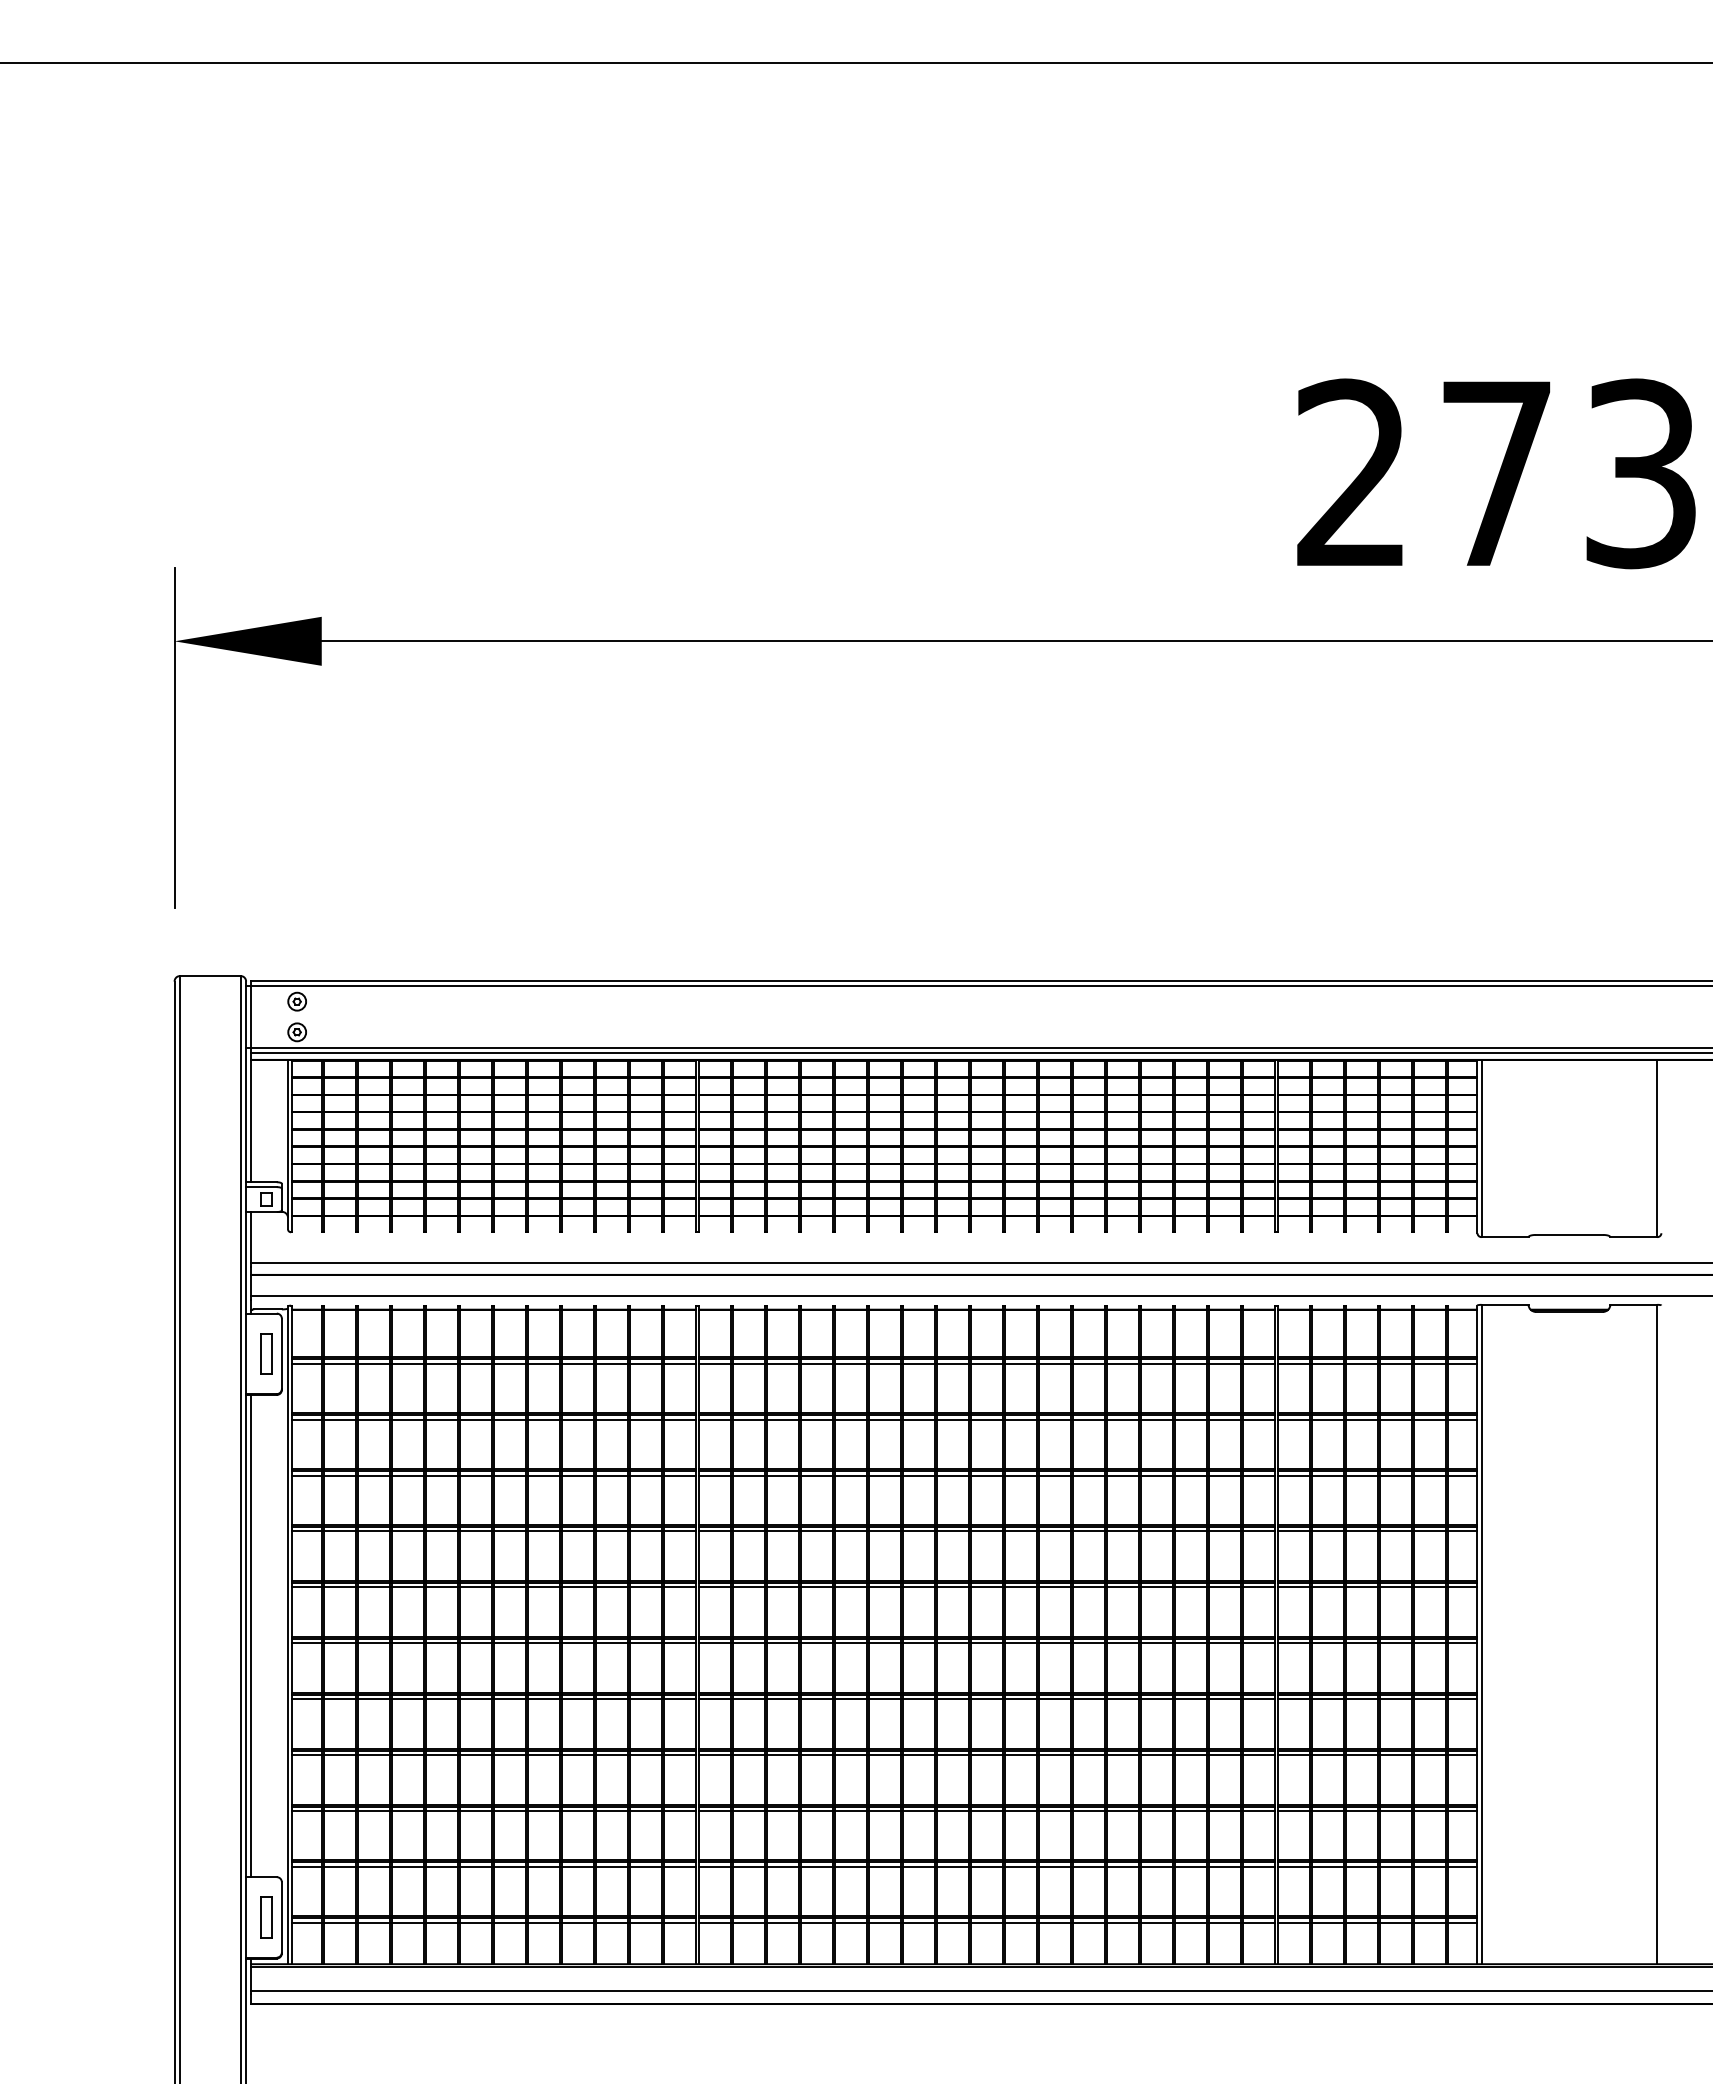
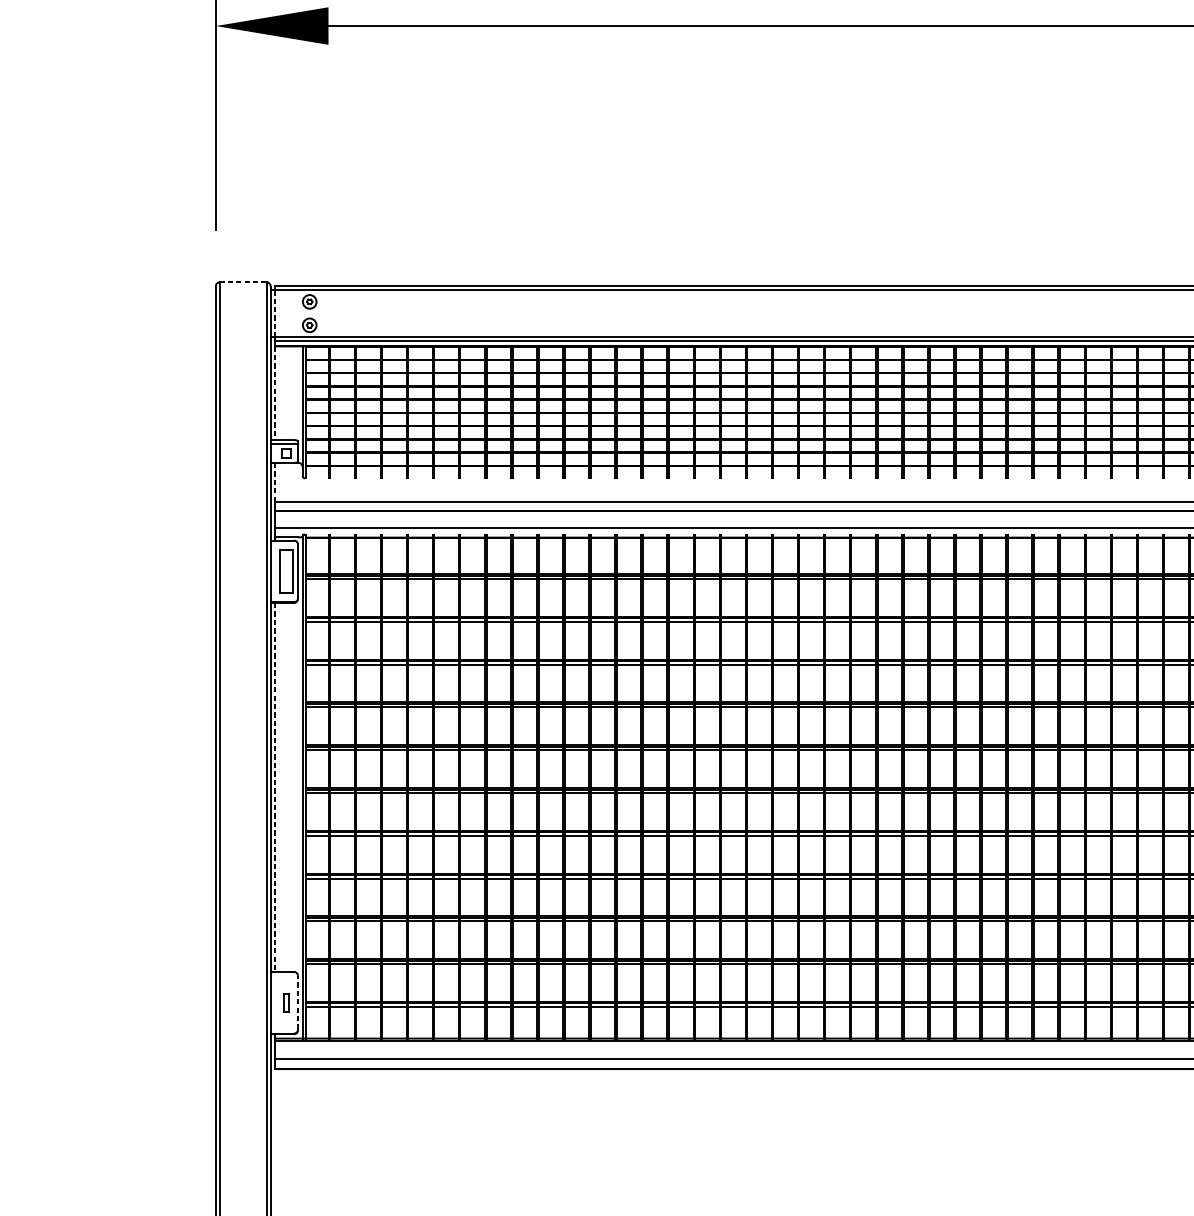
line: (210, 976) -> (243, 282), solid -> dashed
line: (251, 1017) -> (274, 313), solid -> dashed
line: (251, 1121) -> (274, 393), solid -> dashed
line: (251, 1237) -> (274, 482), solid -> dashed
part: (266, 1353) -> (286, 571), size x1.4
line: (251, 1636) -> (274, 787), solid -> dashed
line: (281, 1916) -> (297, 1002), solid -> dashed
part: (266, 1917) -> (286, 1002), size x0.6

